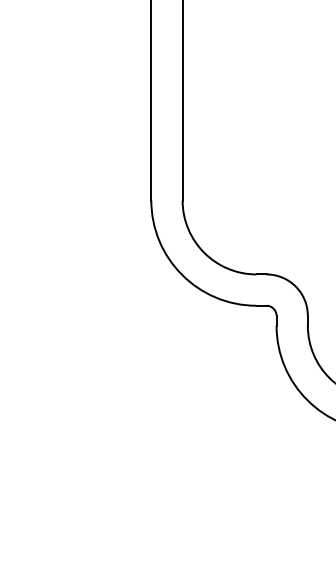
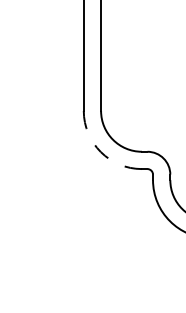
arc: (181, 275) -> (100, 152), solid -> dashed

